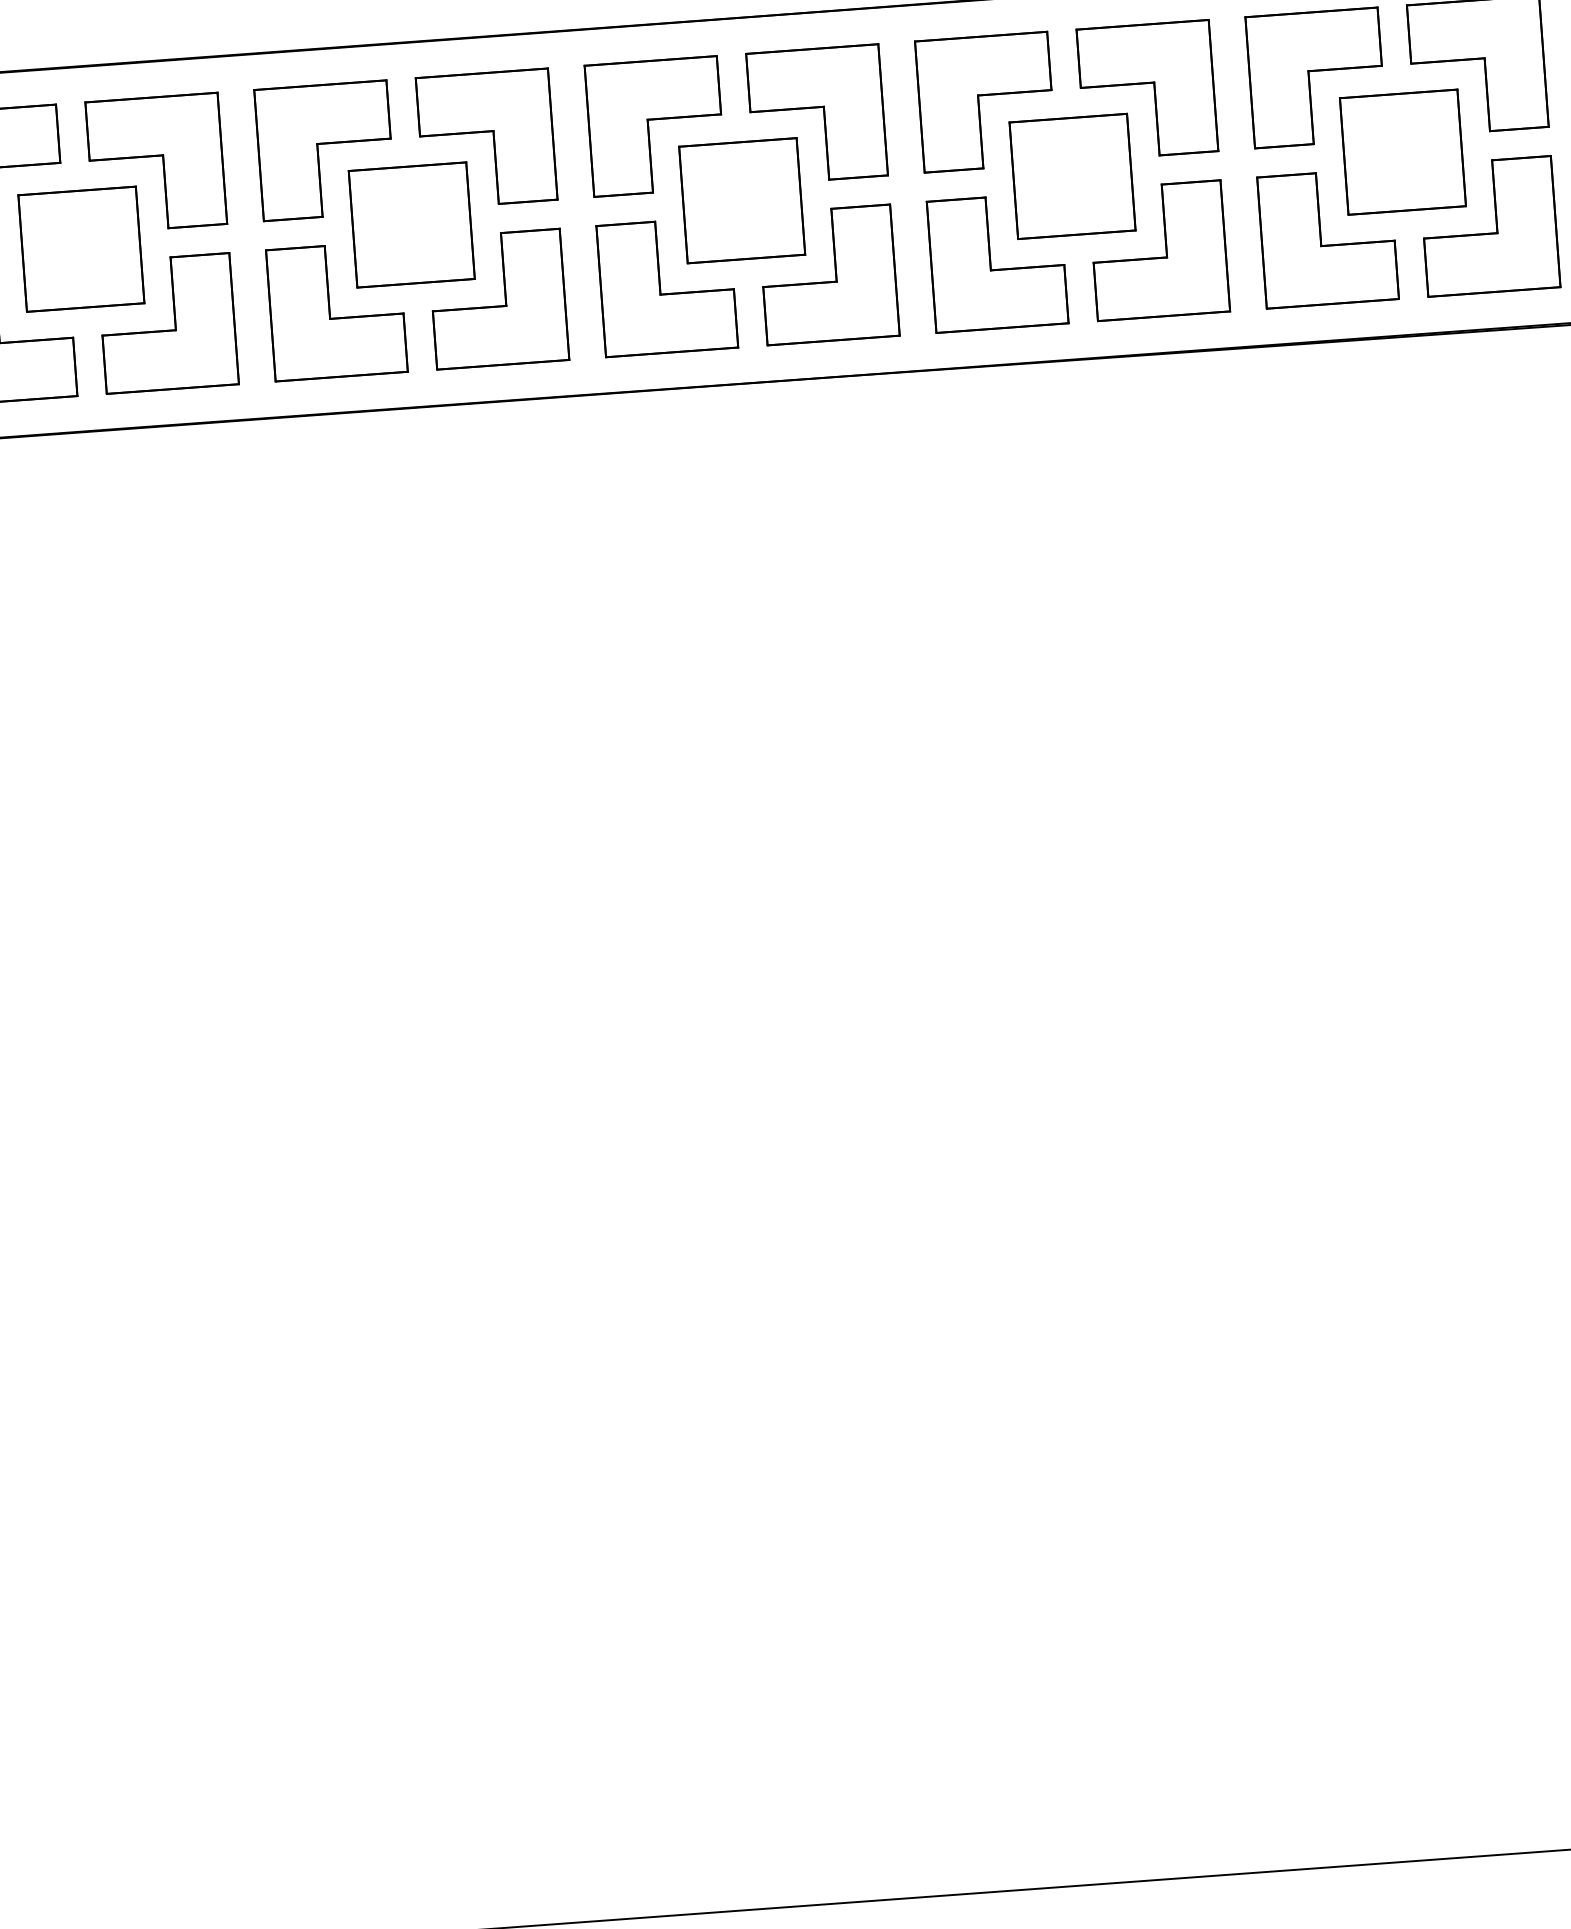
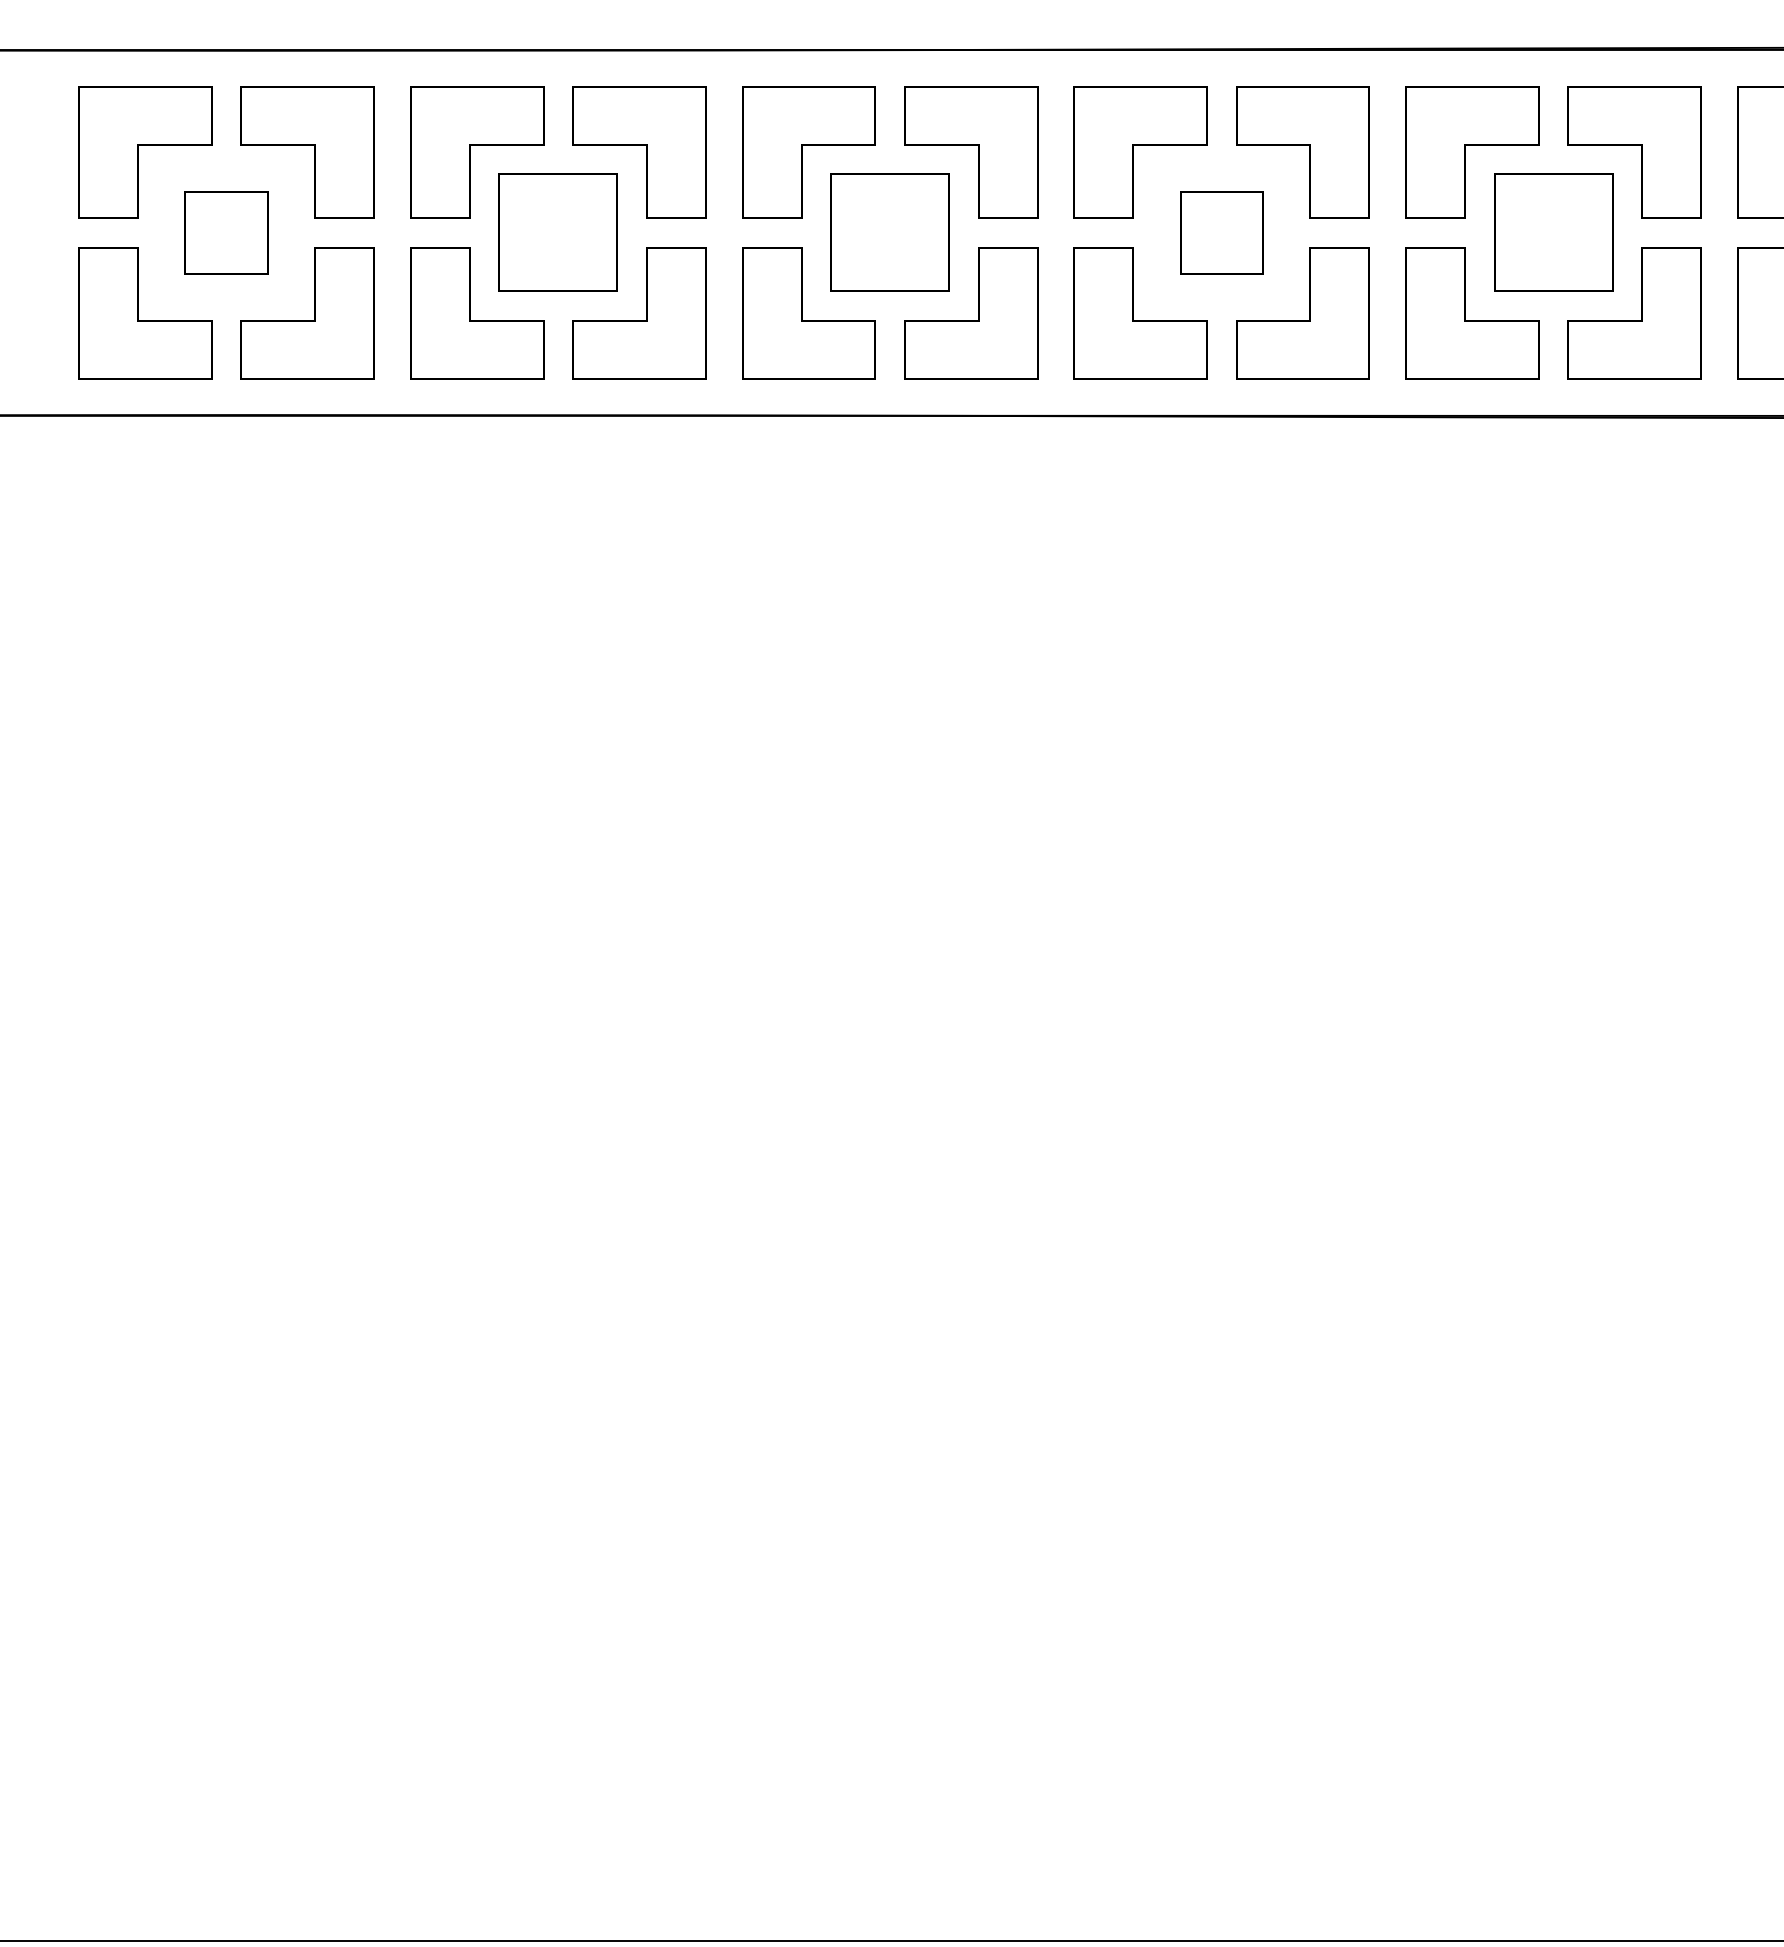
part: (1072, 176) -> (1221, 232), size x0.7
part: (81, 248) -> (226, 232), size x0.7

